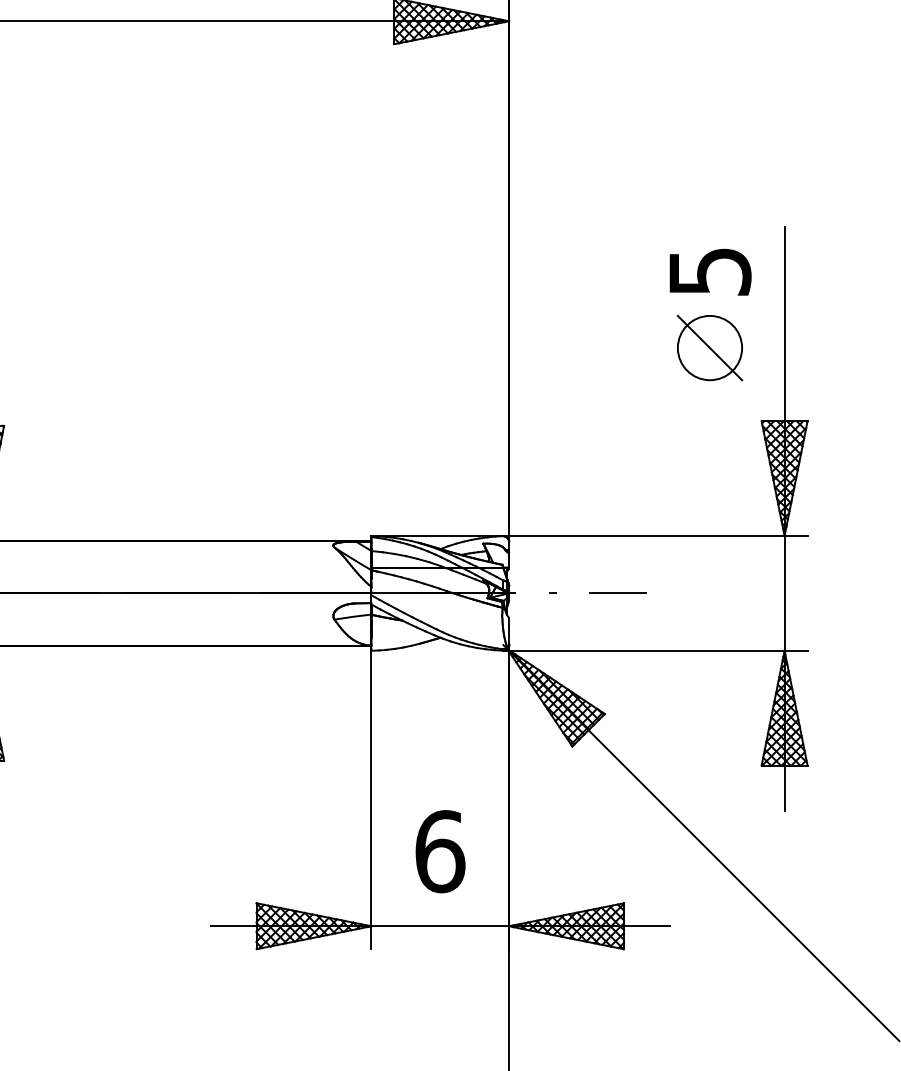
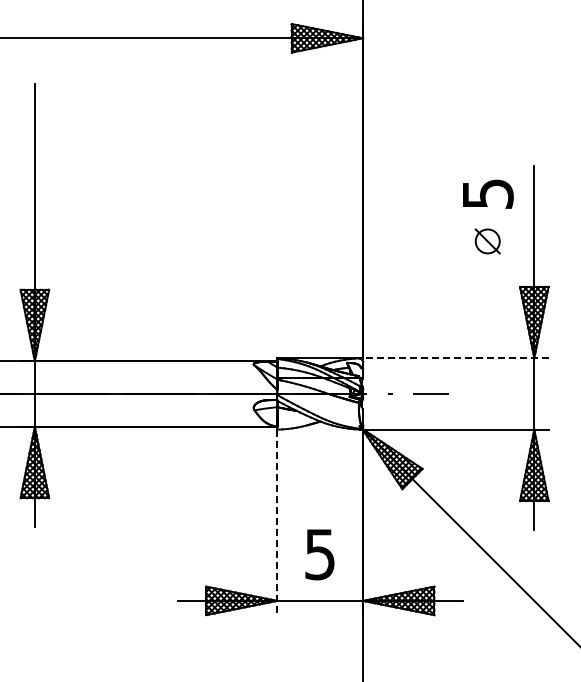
part: (709, 348) -> (487, 241), size x0.6
line: (656, 536) -> (454, 358), solid -> dashed
line: (371, 800) -> (277, 522), solid -> dashed
text: (440, 851) -> (320, 554), 6 -> 5

